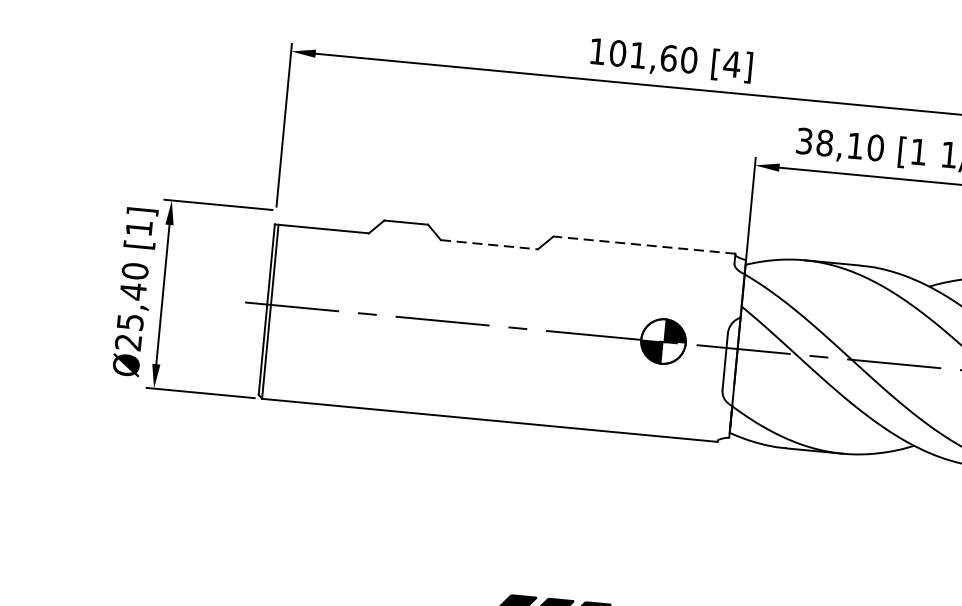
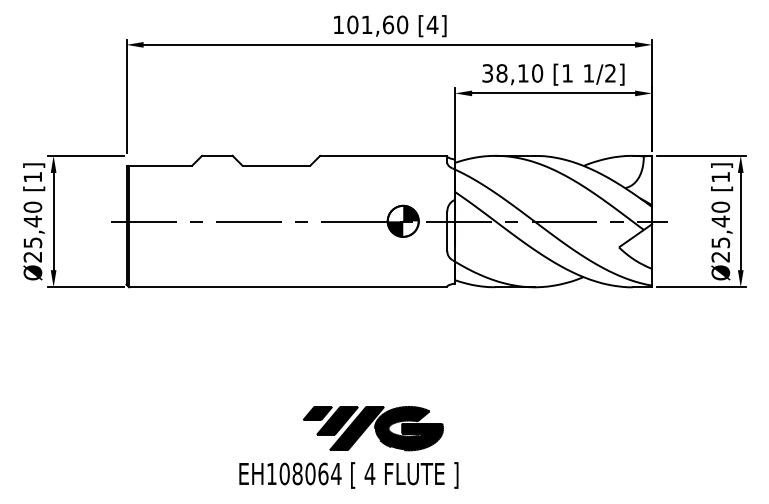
line: (489, 244) -> (276, 165), dashed -> solid
line: (644, 244) -> (383, 155), dashed -> solid

